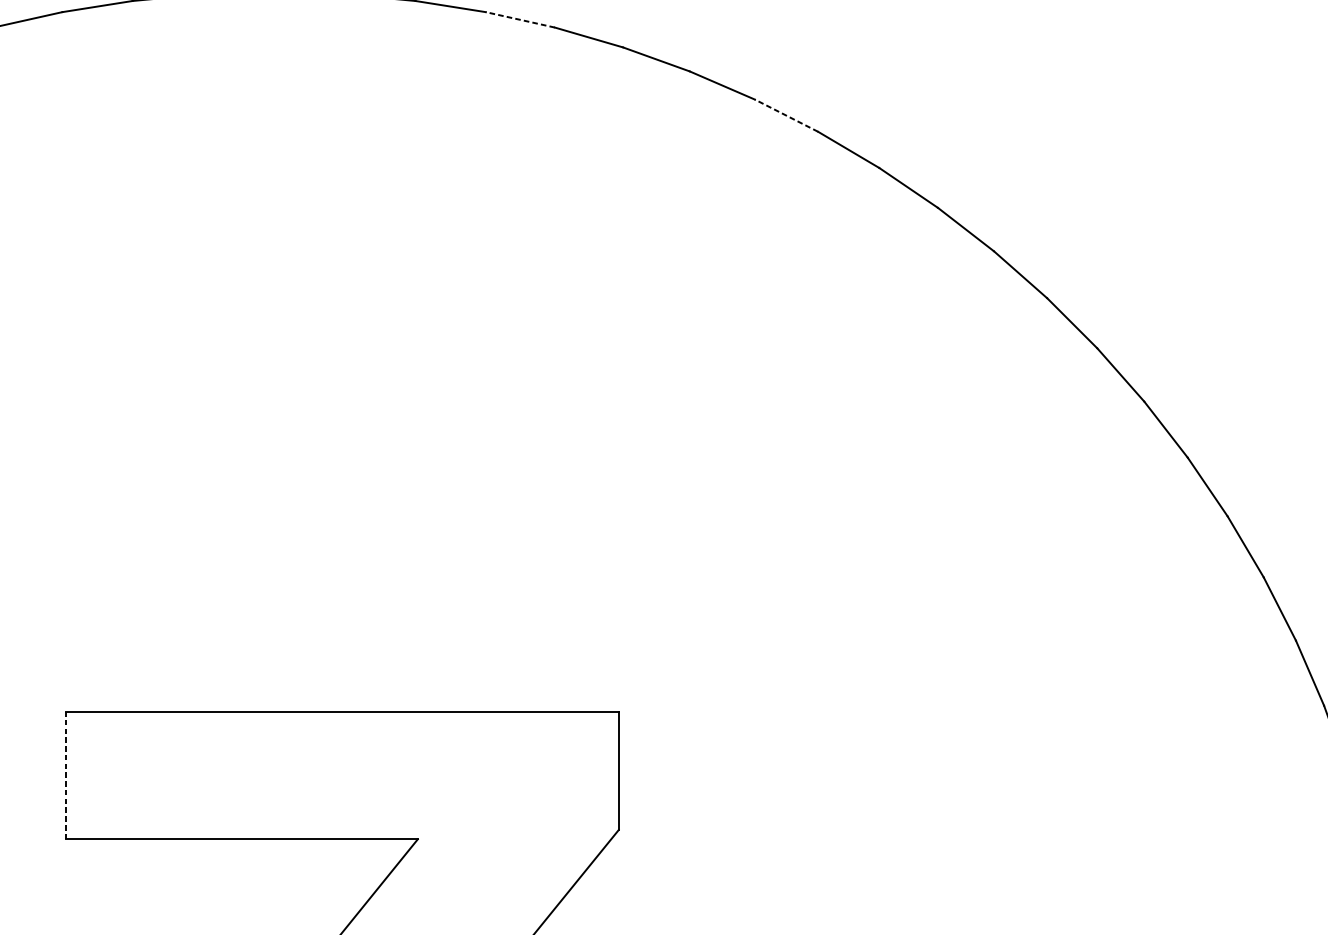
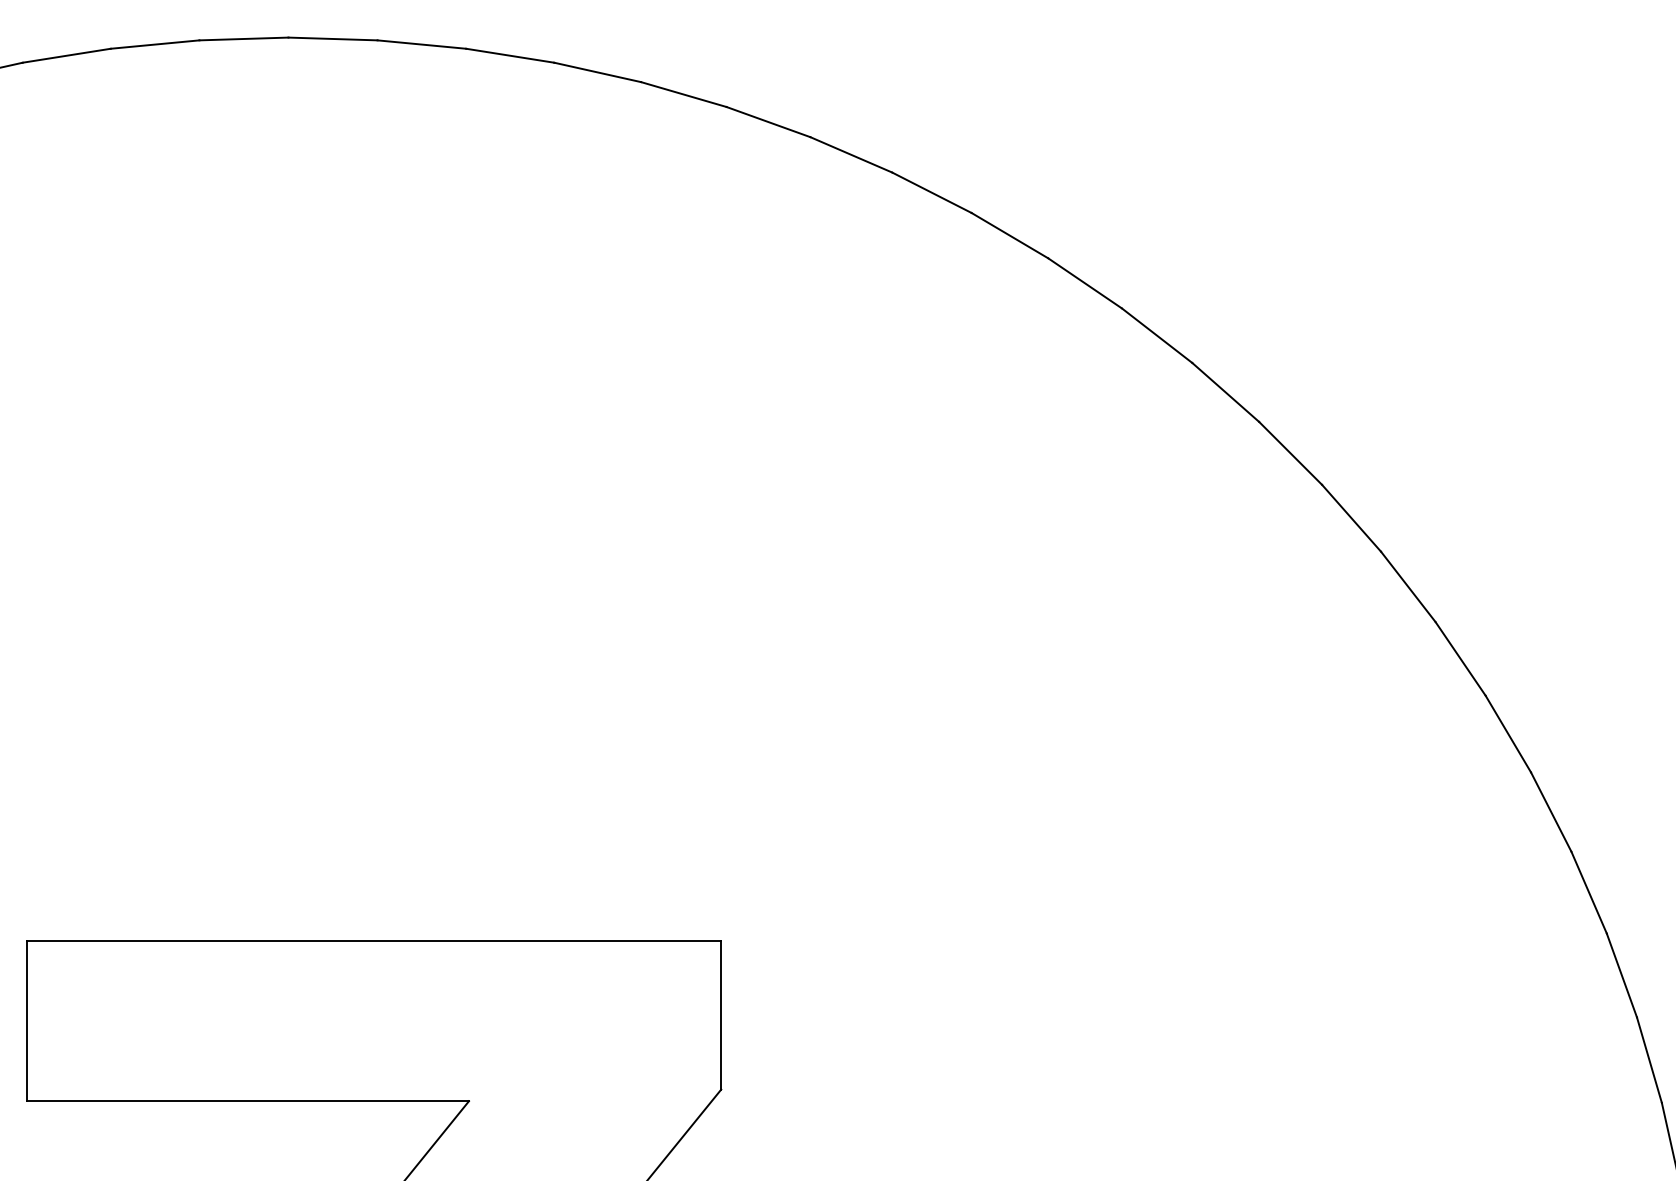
line: (520, 19) -> (597, 72), dashed -> solid
line: (786, 115) -> (931, 192), dashed -> solid
line: (66, 775) -> (27, 1020), dashed -> solid

